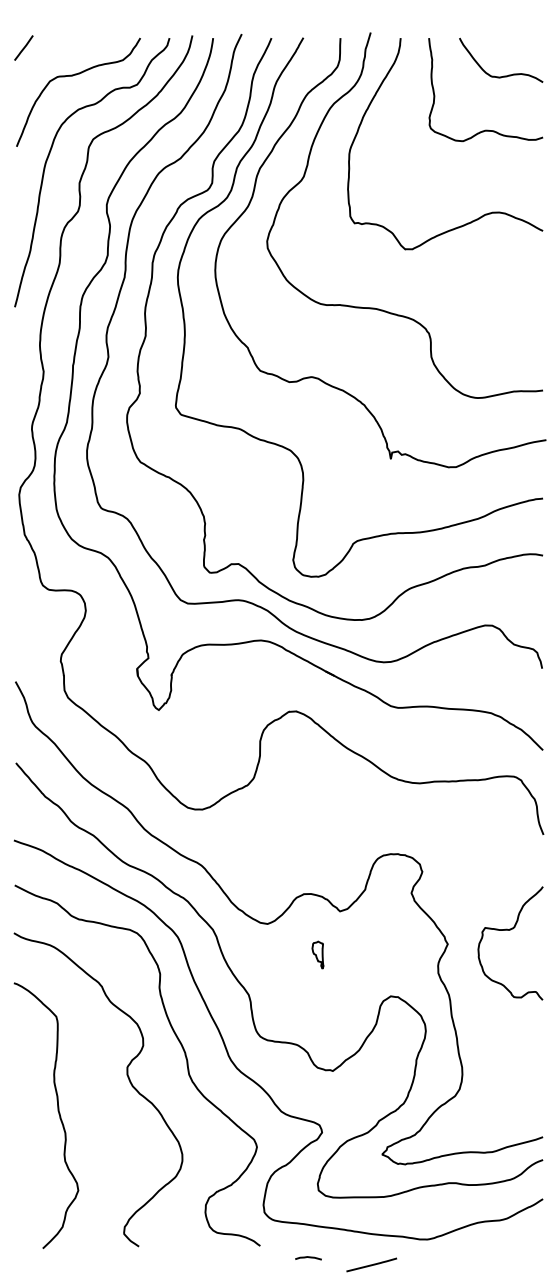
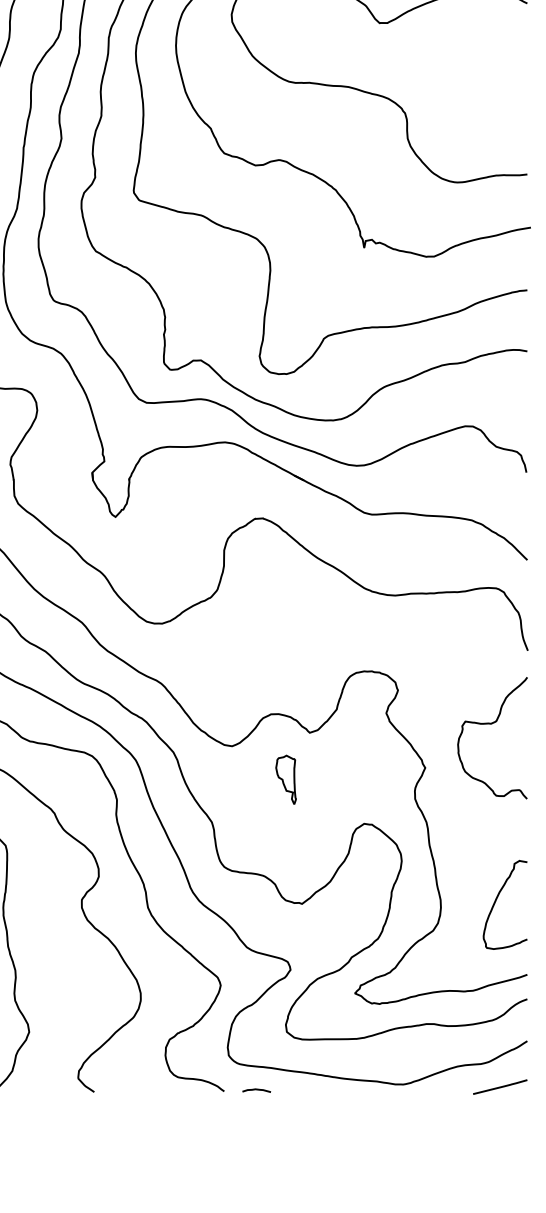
curve: (510, 930) -> (492, 724), moved
part: (317, 954) -> (285, 778), size x1.67
curve: (514, 1068) -> (496, 901), added
curve: (308, 1257) -> (256, 1089), moved
line: (371, 1264) -> (499, 1086), moved

